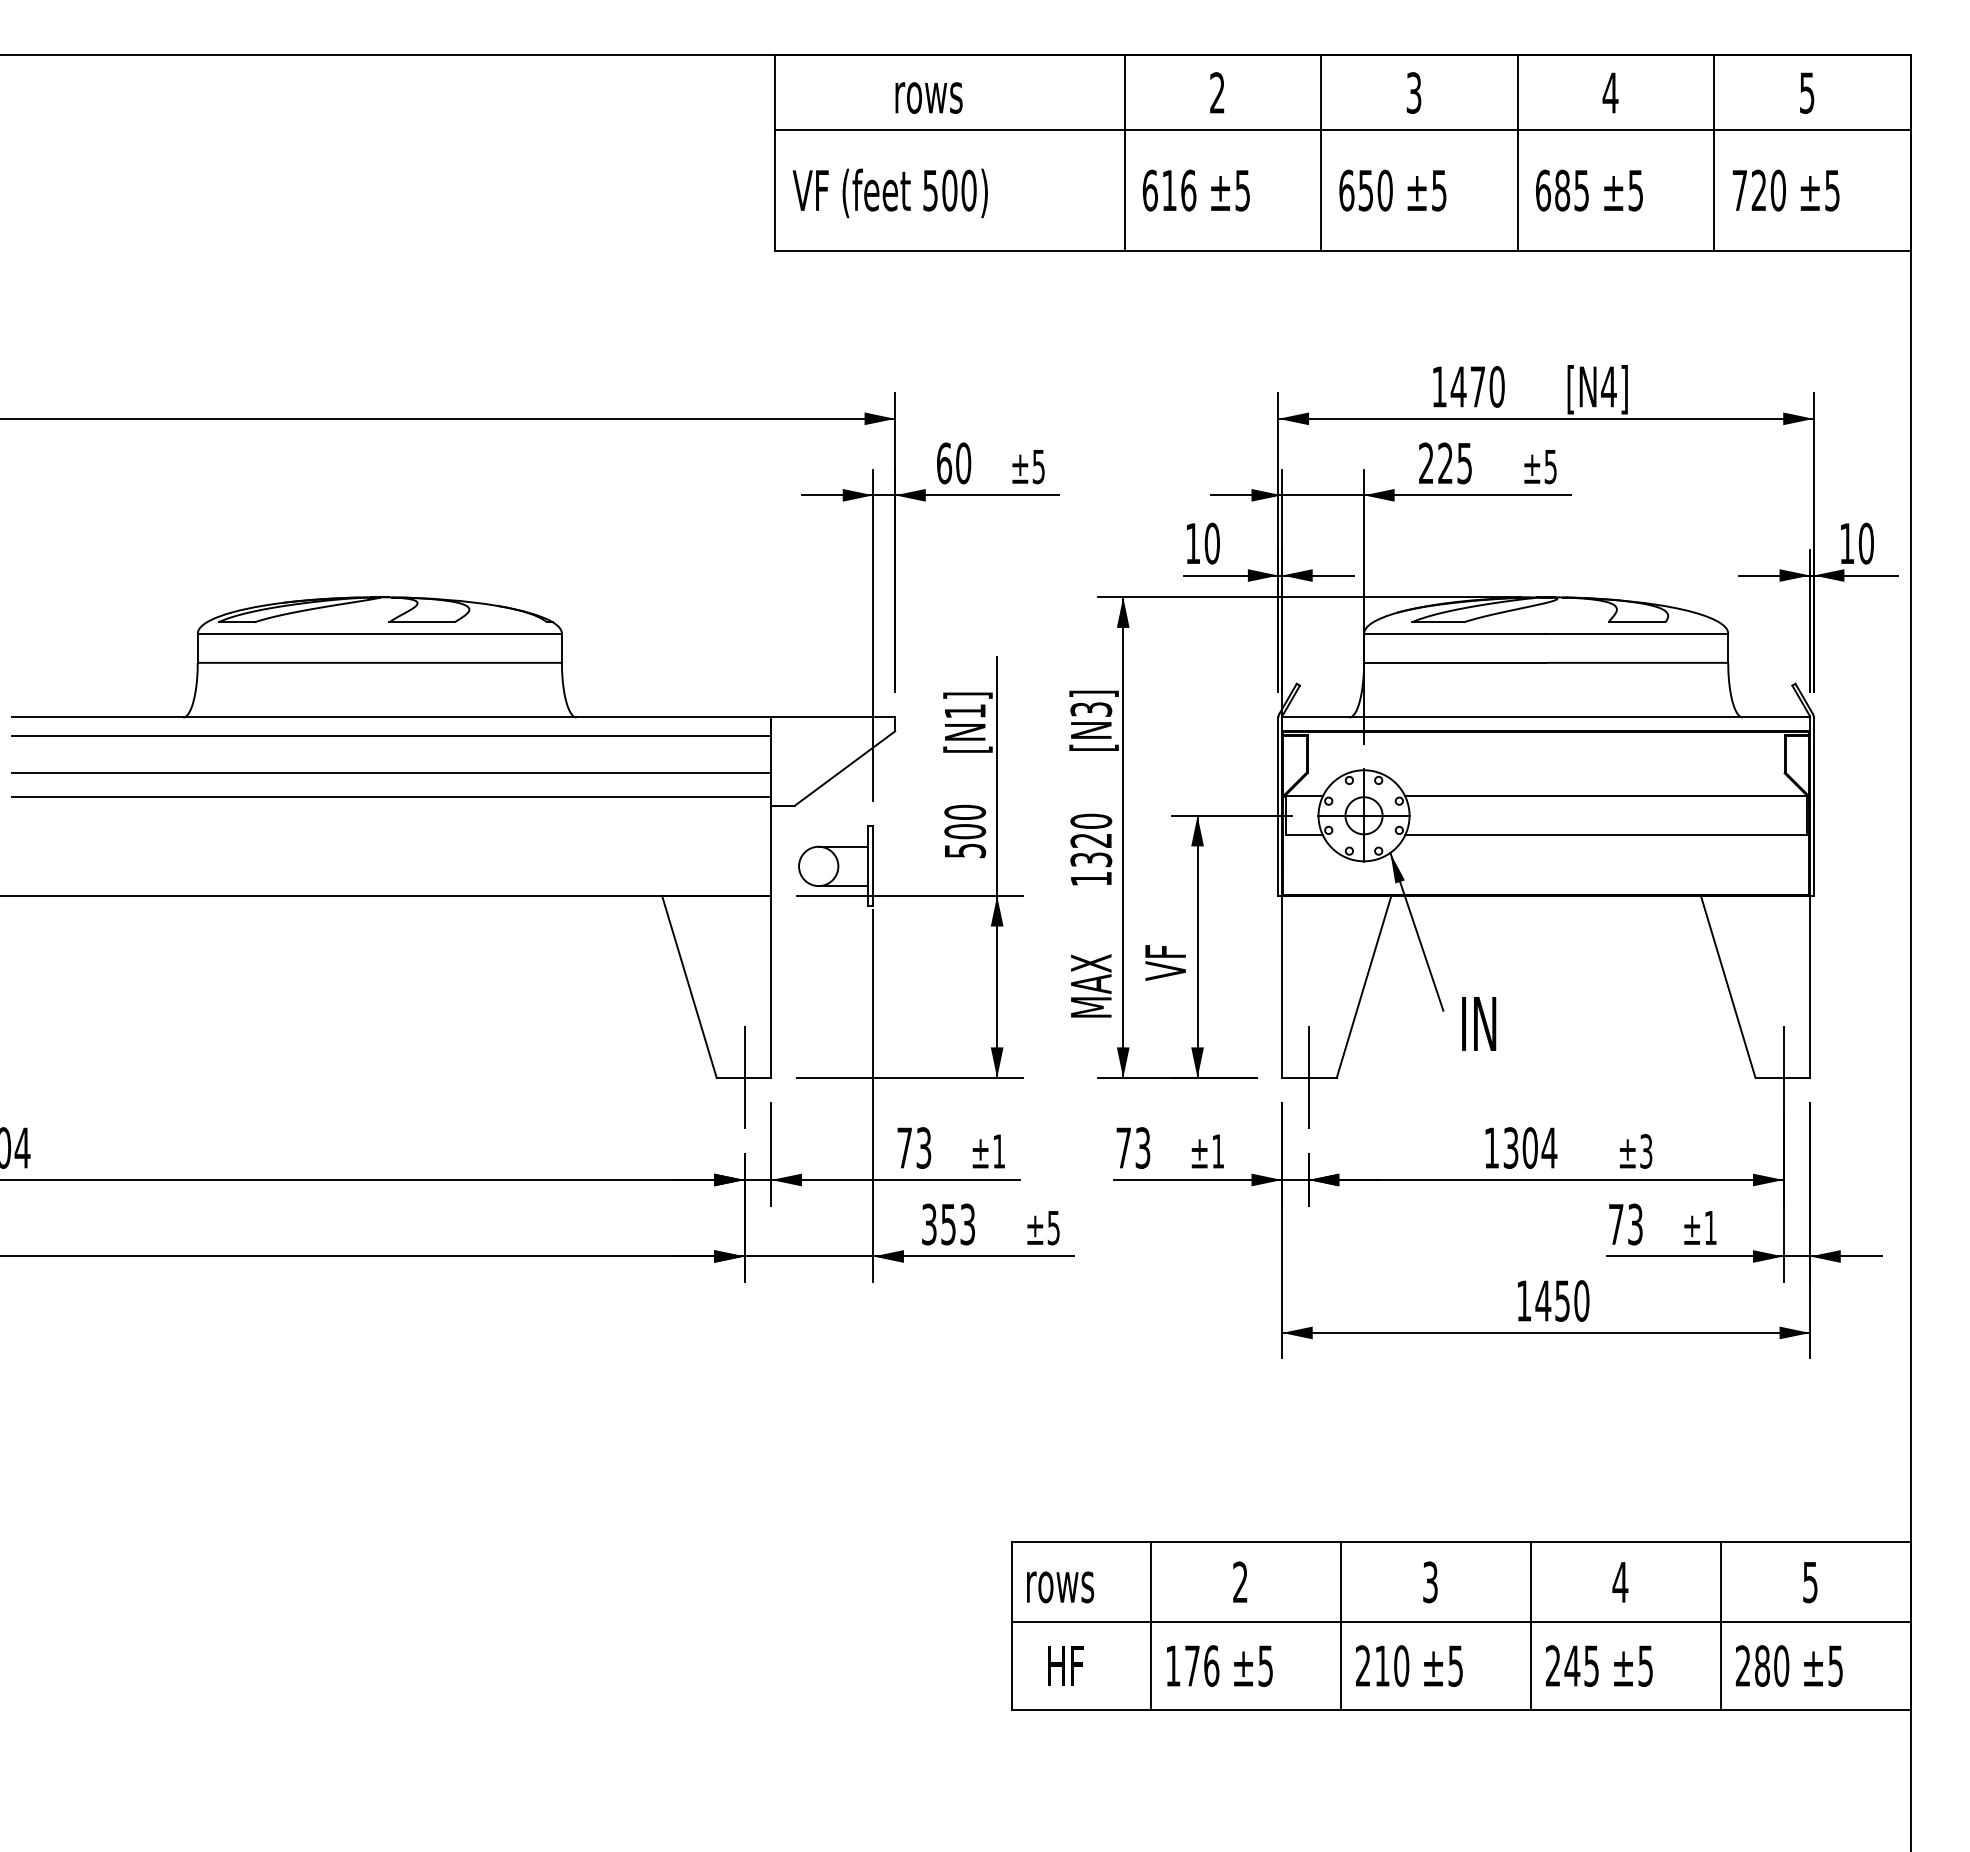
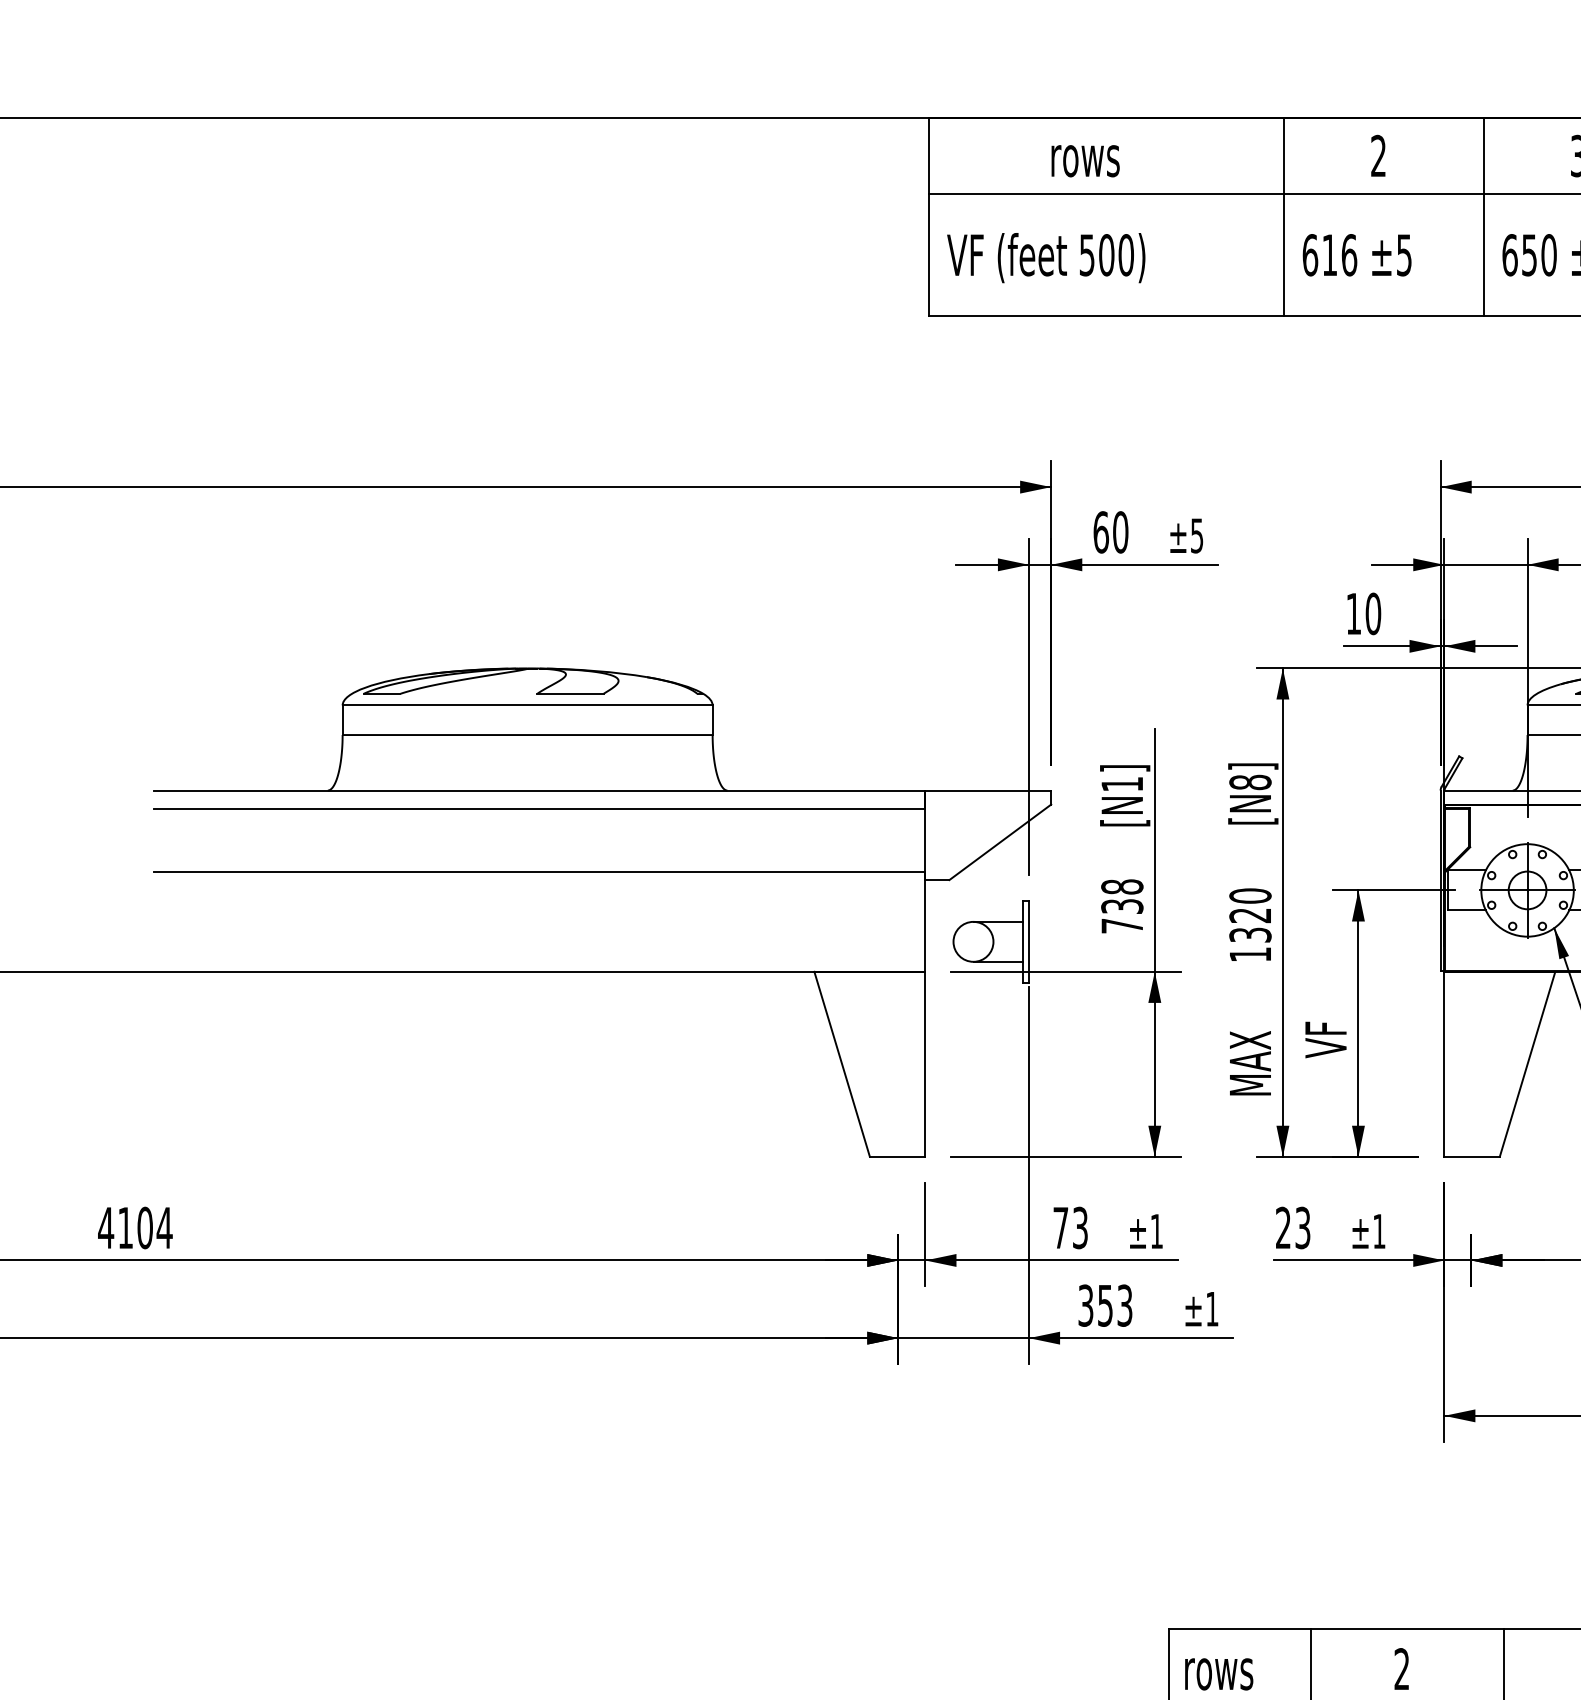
text: (1091, 709) -> (1250, 782), [N3] -> [N8]
line: (391, 772) -> (539, 846), removed
text: (965, 831) -> (1122, 906), 500 -> 738
line: (744, 1077) -> (898, 1156), removed
line: (1308, 1077) -> (1471, 1156), removed
text: (1123, 1147) -> (1283, 1227), 73 -> 23
text: (1053, 1228) -> (1212, 1309), ±5 -> ±1

